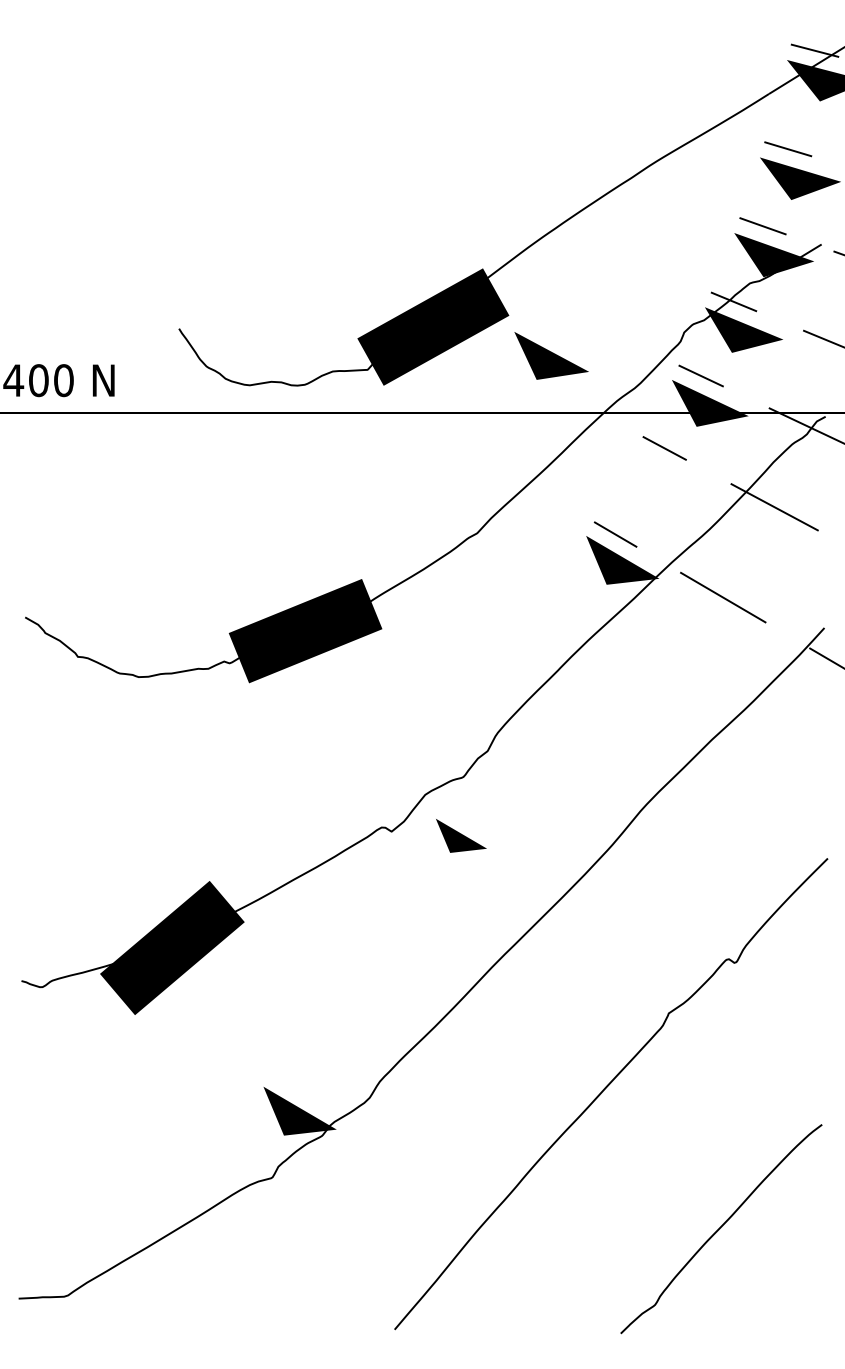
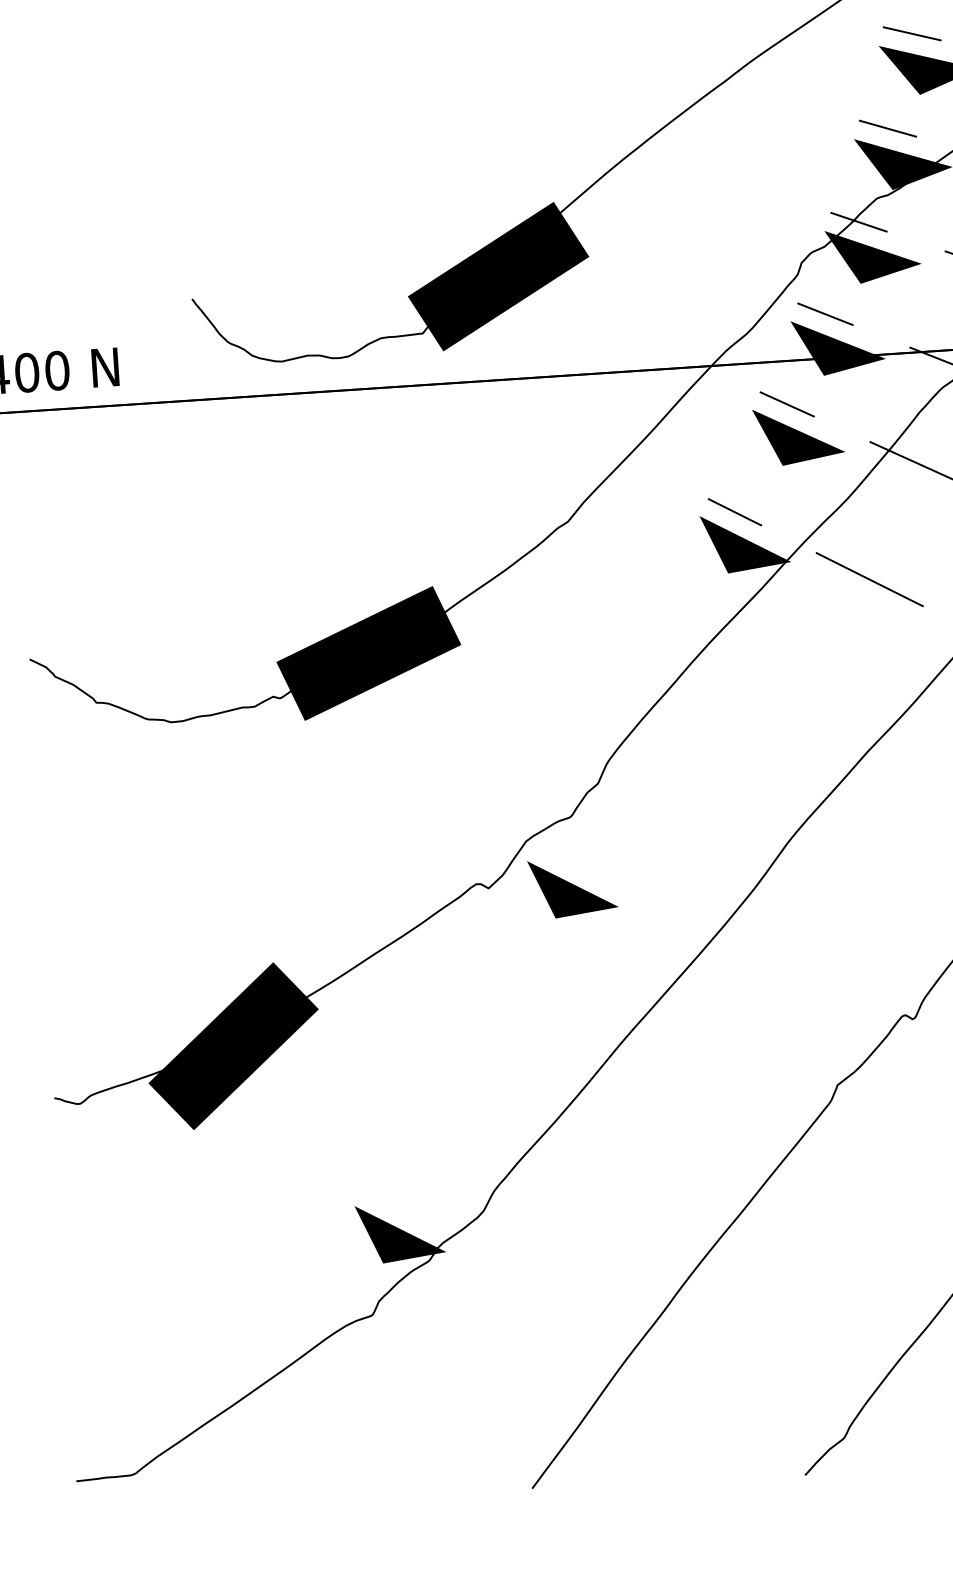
part: (551, 355) -> (798, 435), moved
part: (461, 835) -> (573, 887), size x1.43

